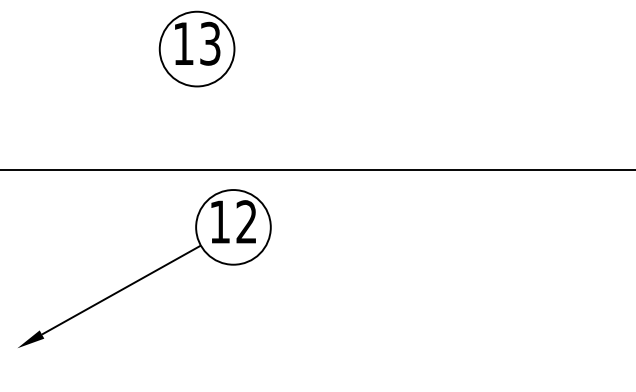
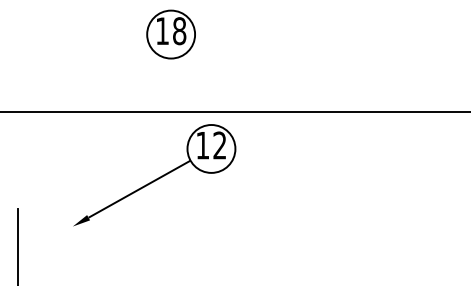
text: (210, 44) -> (179, 31), 13 -> 18
part: (144, 268) -> (154, 175), moved

